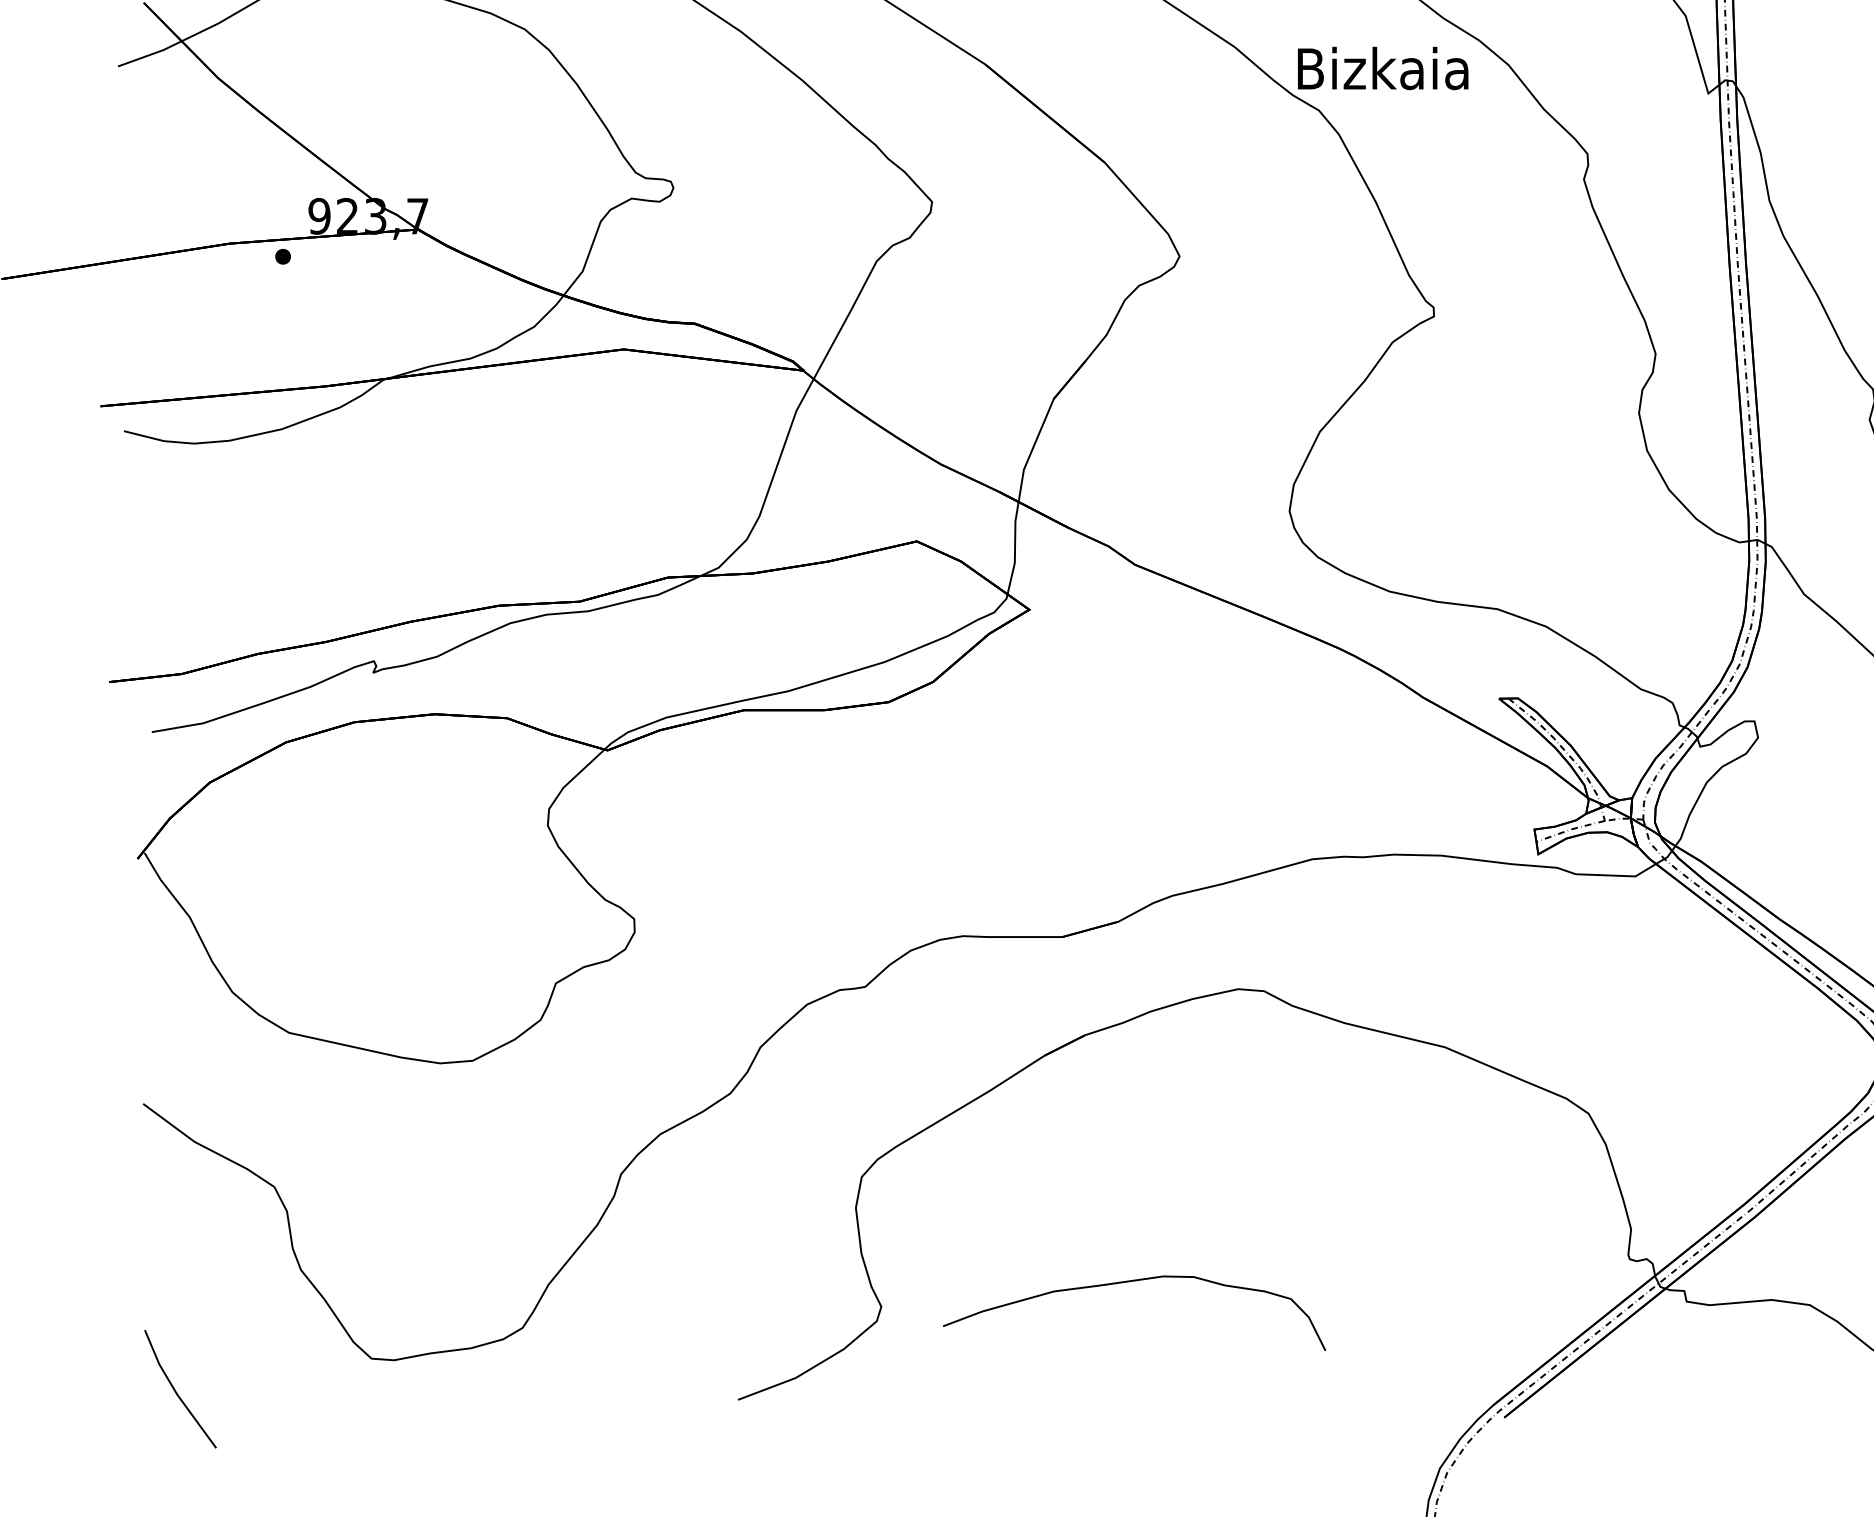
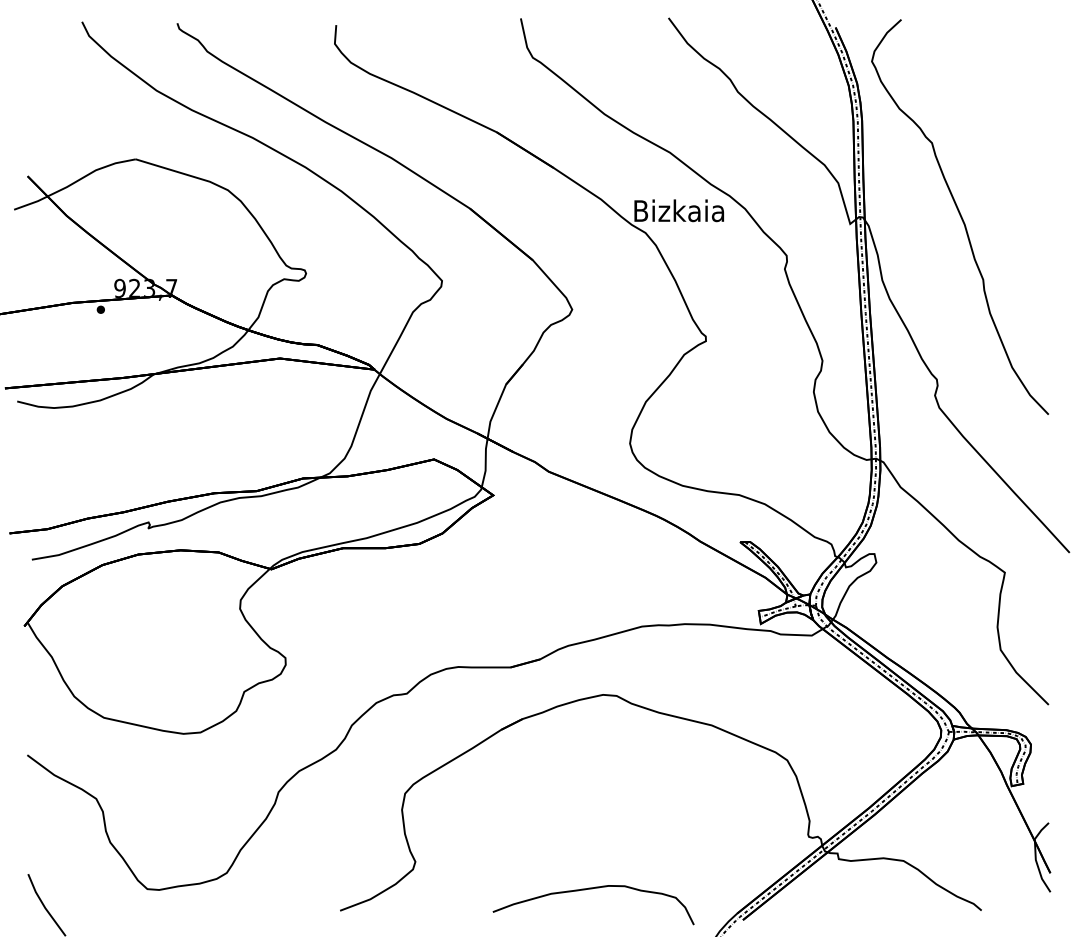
curve: (1132, 1283) -> (592, 889), moved

